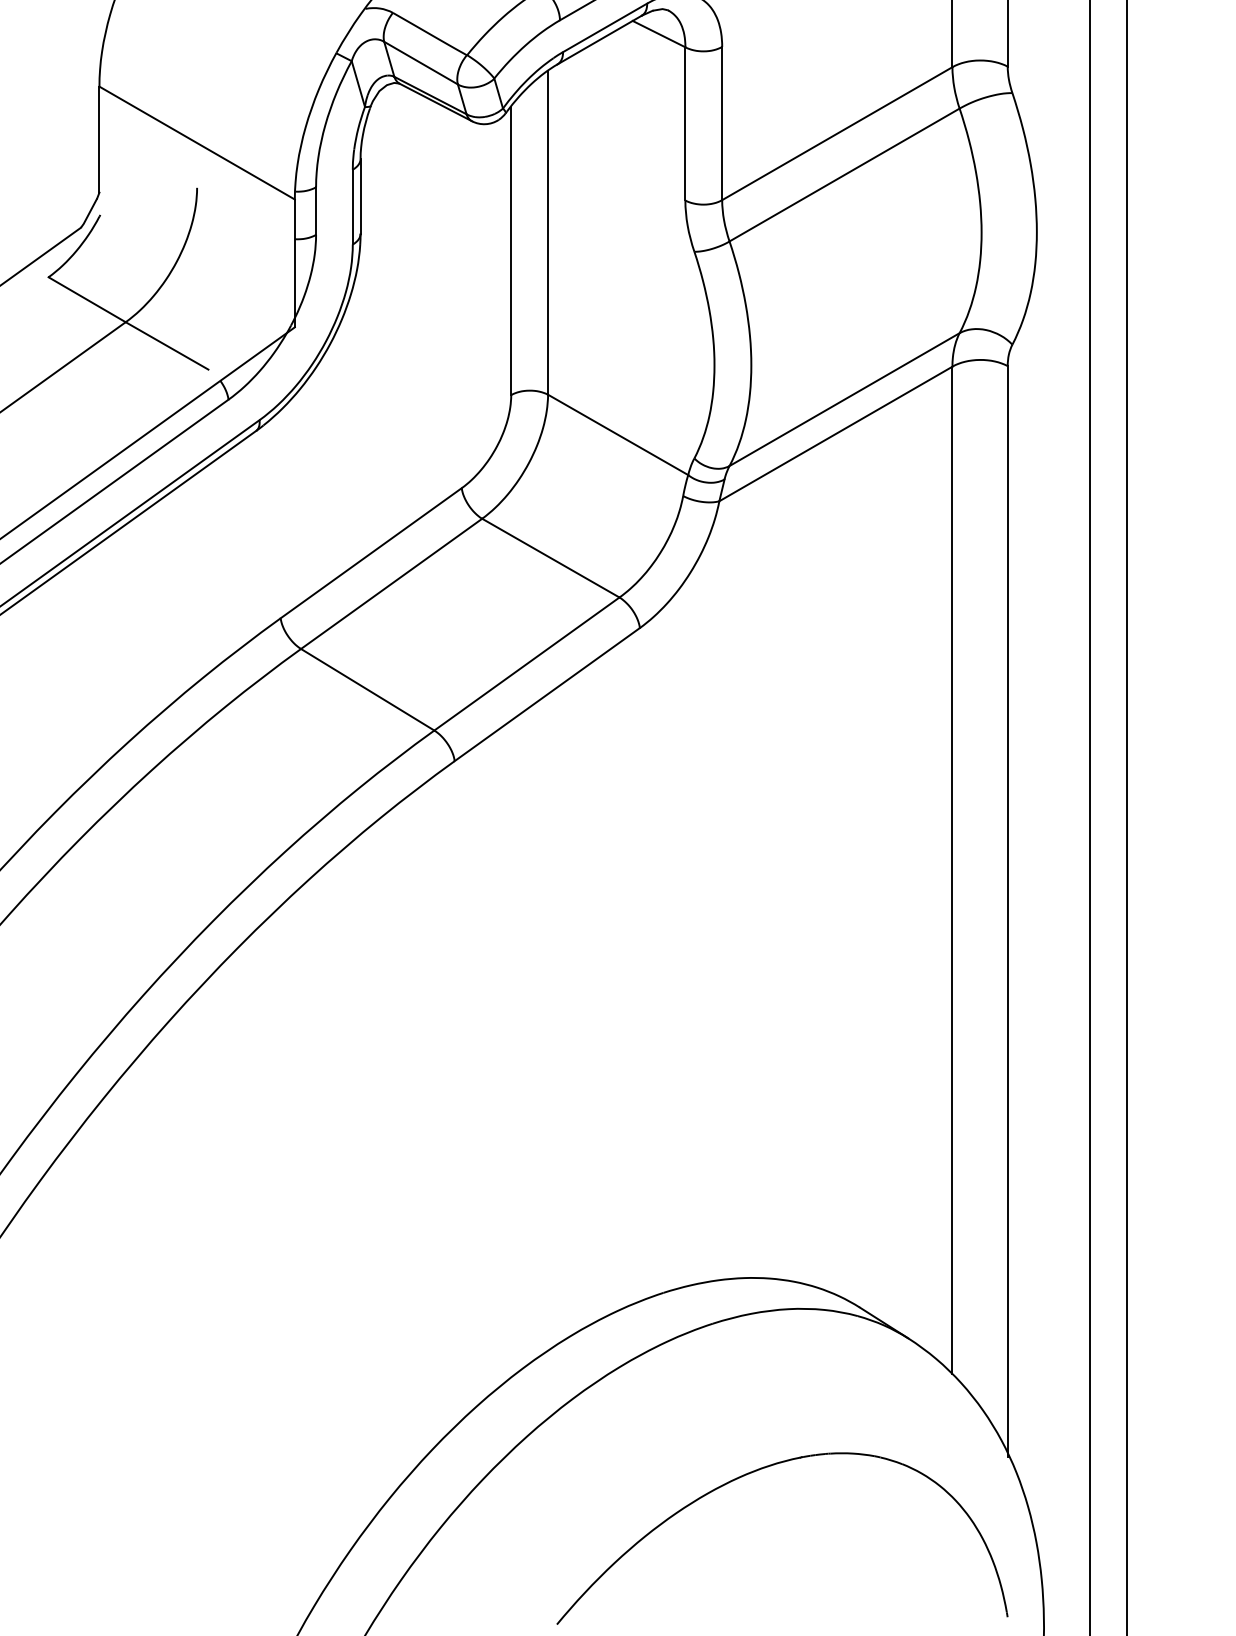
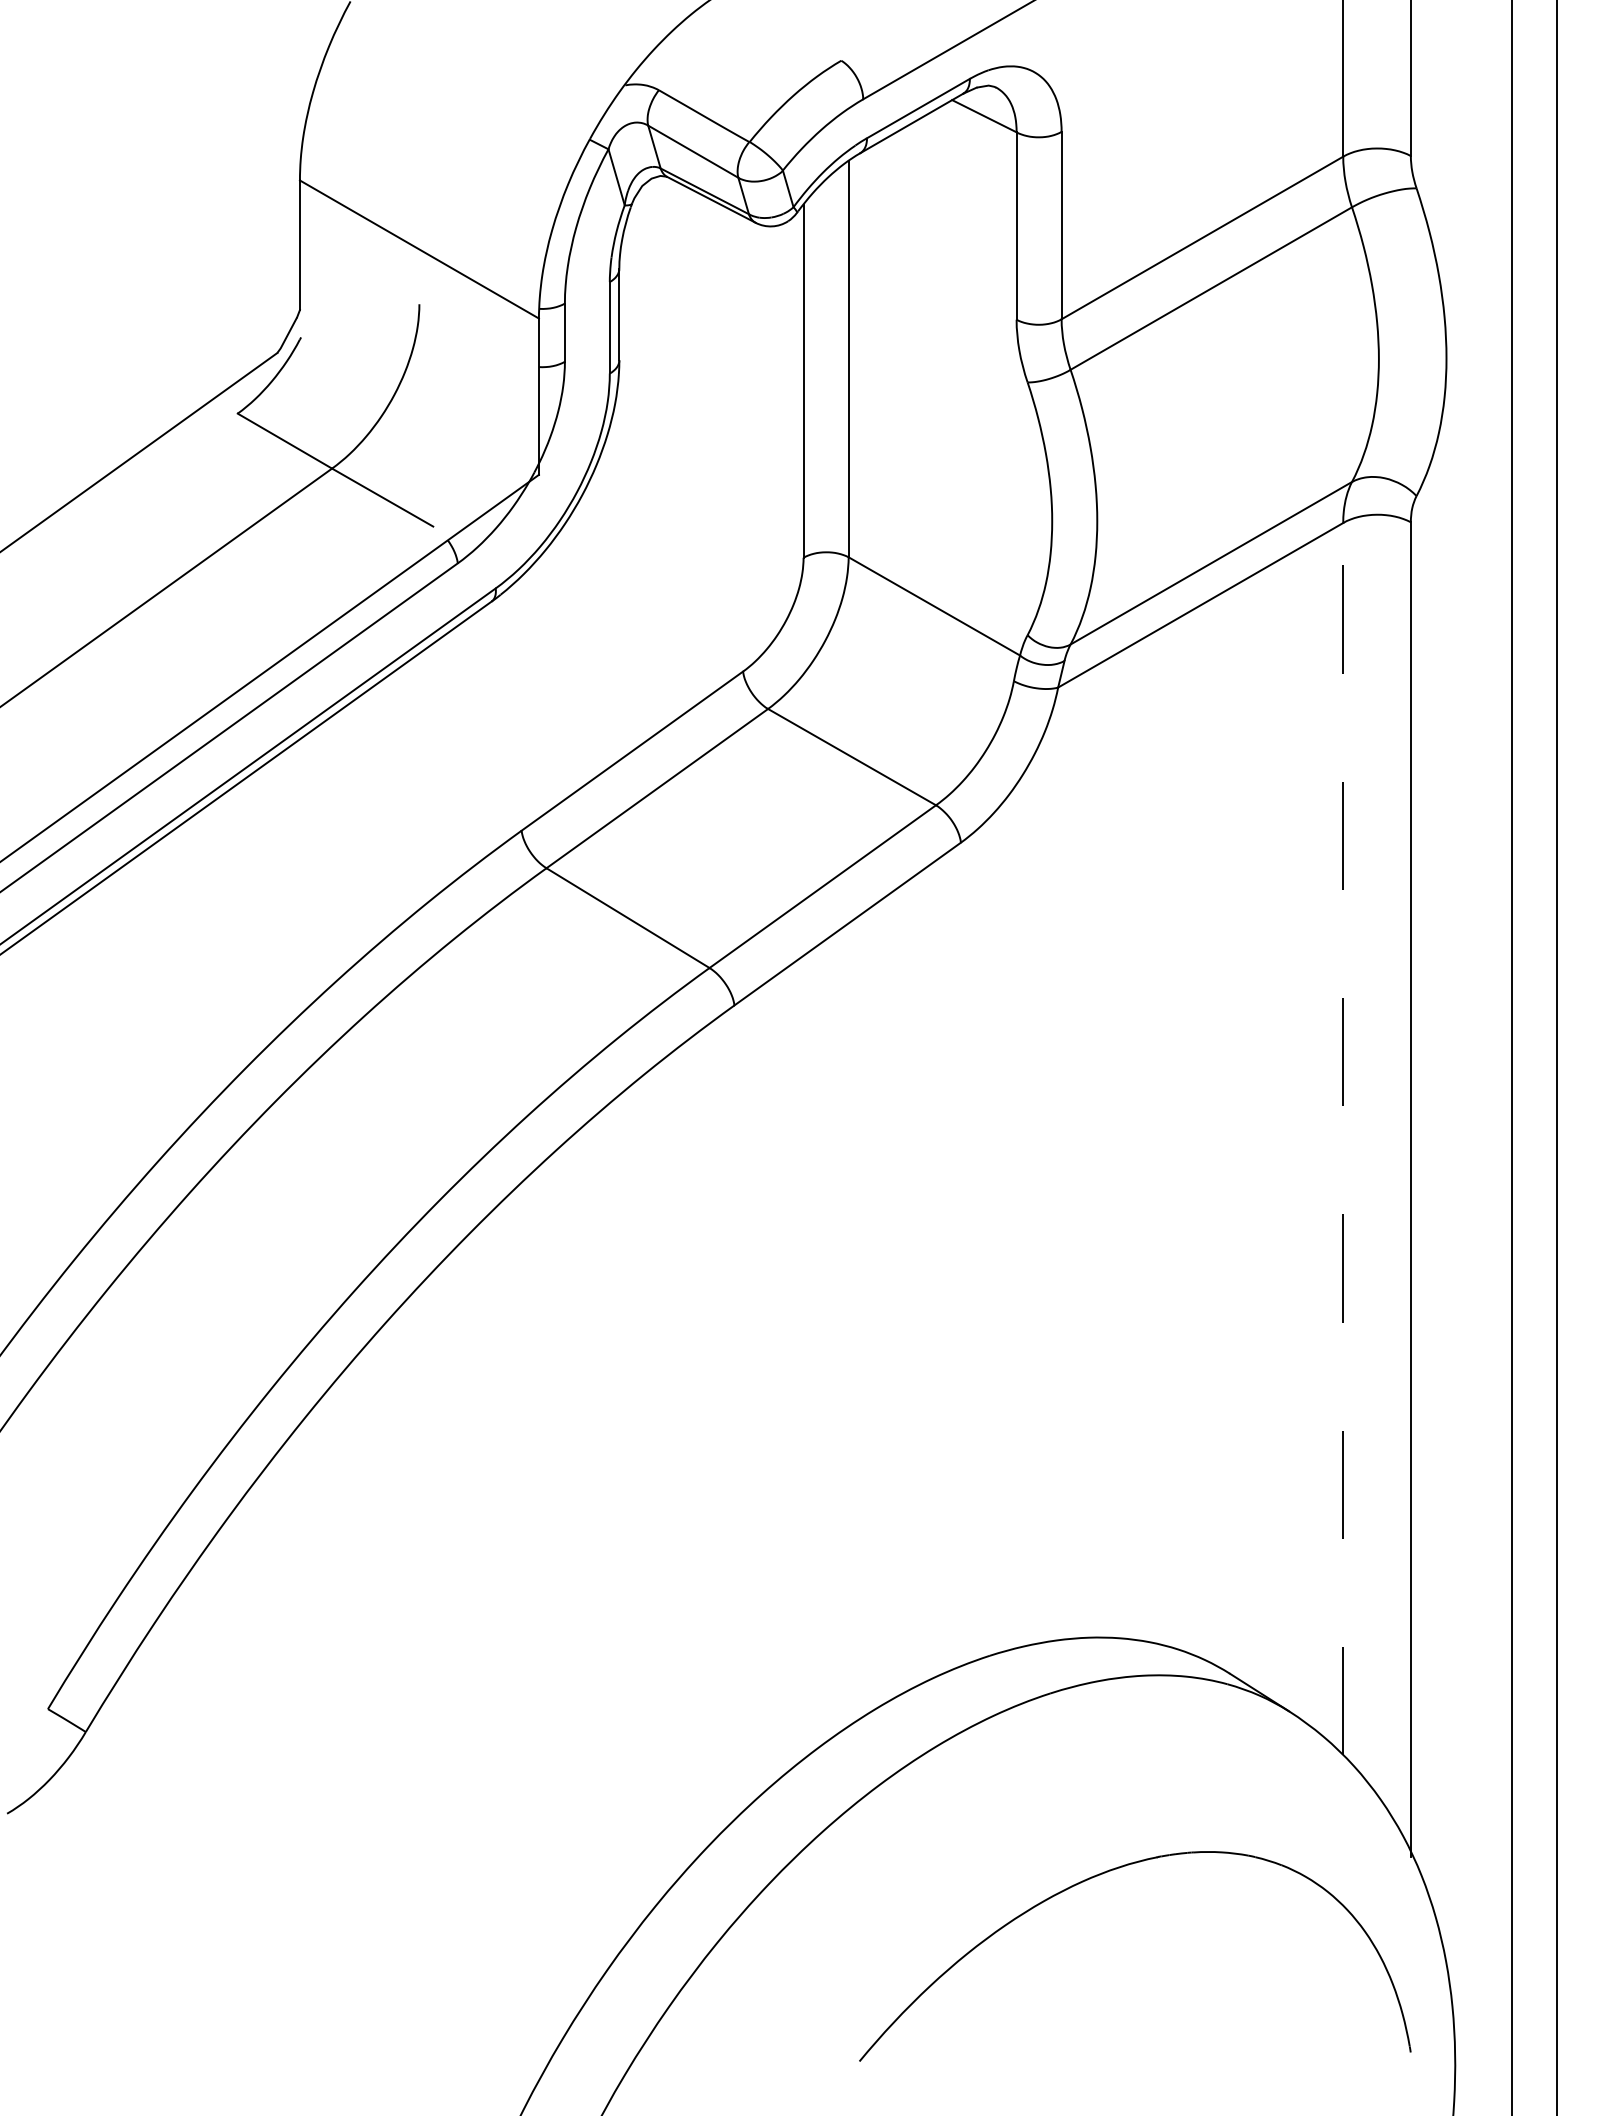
line: (952, 869) -> (1343, 1138), solid -> dashed

